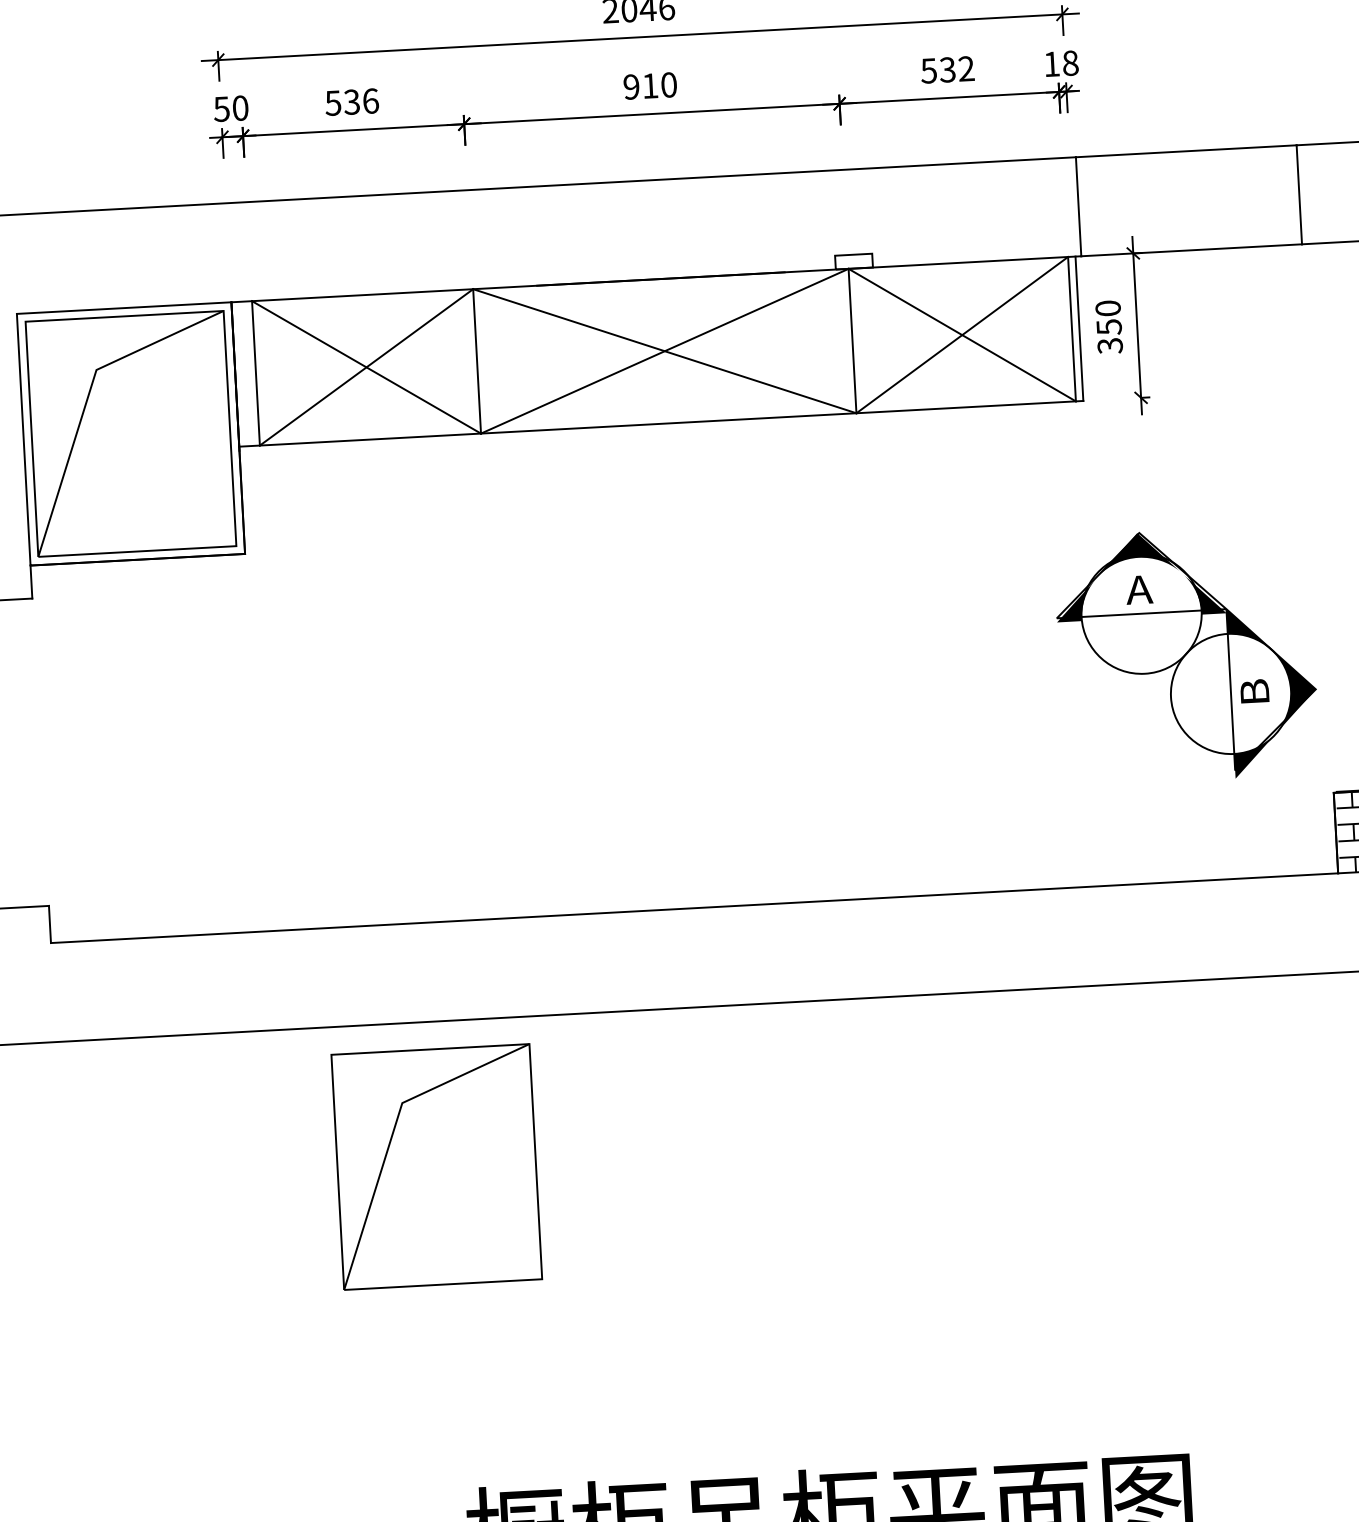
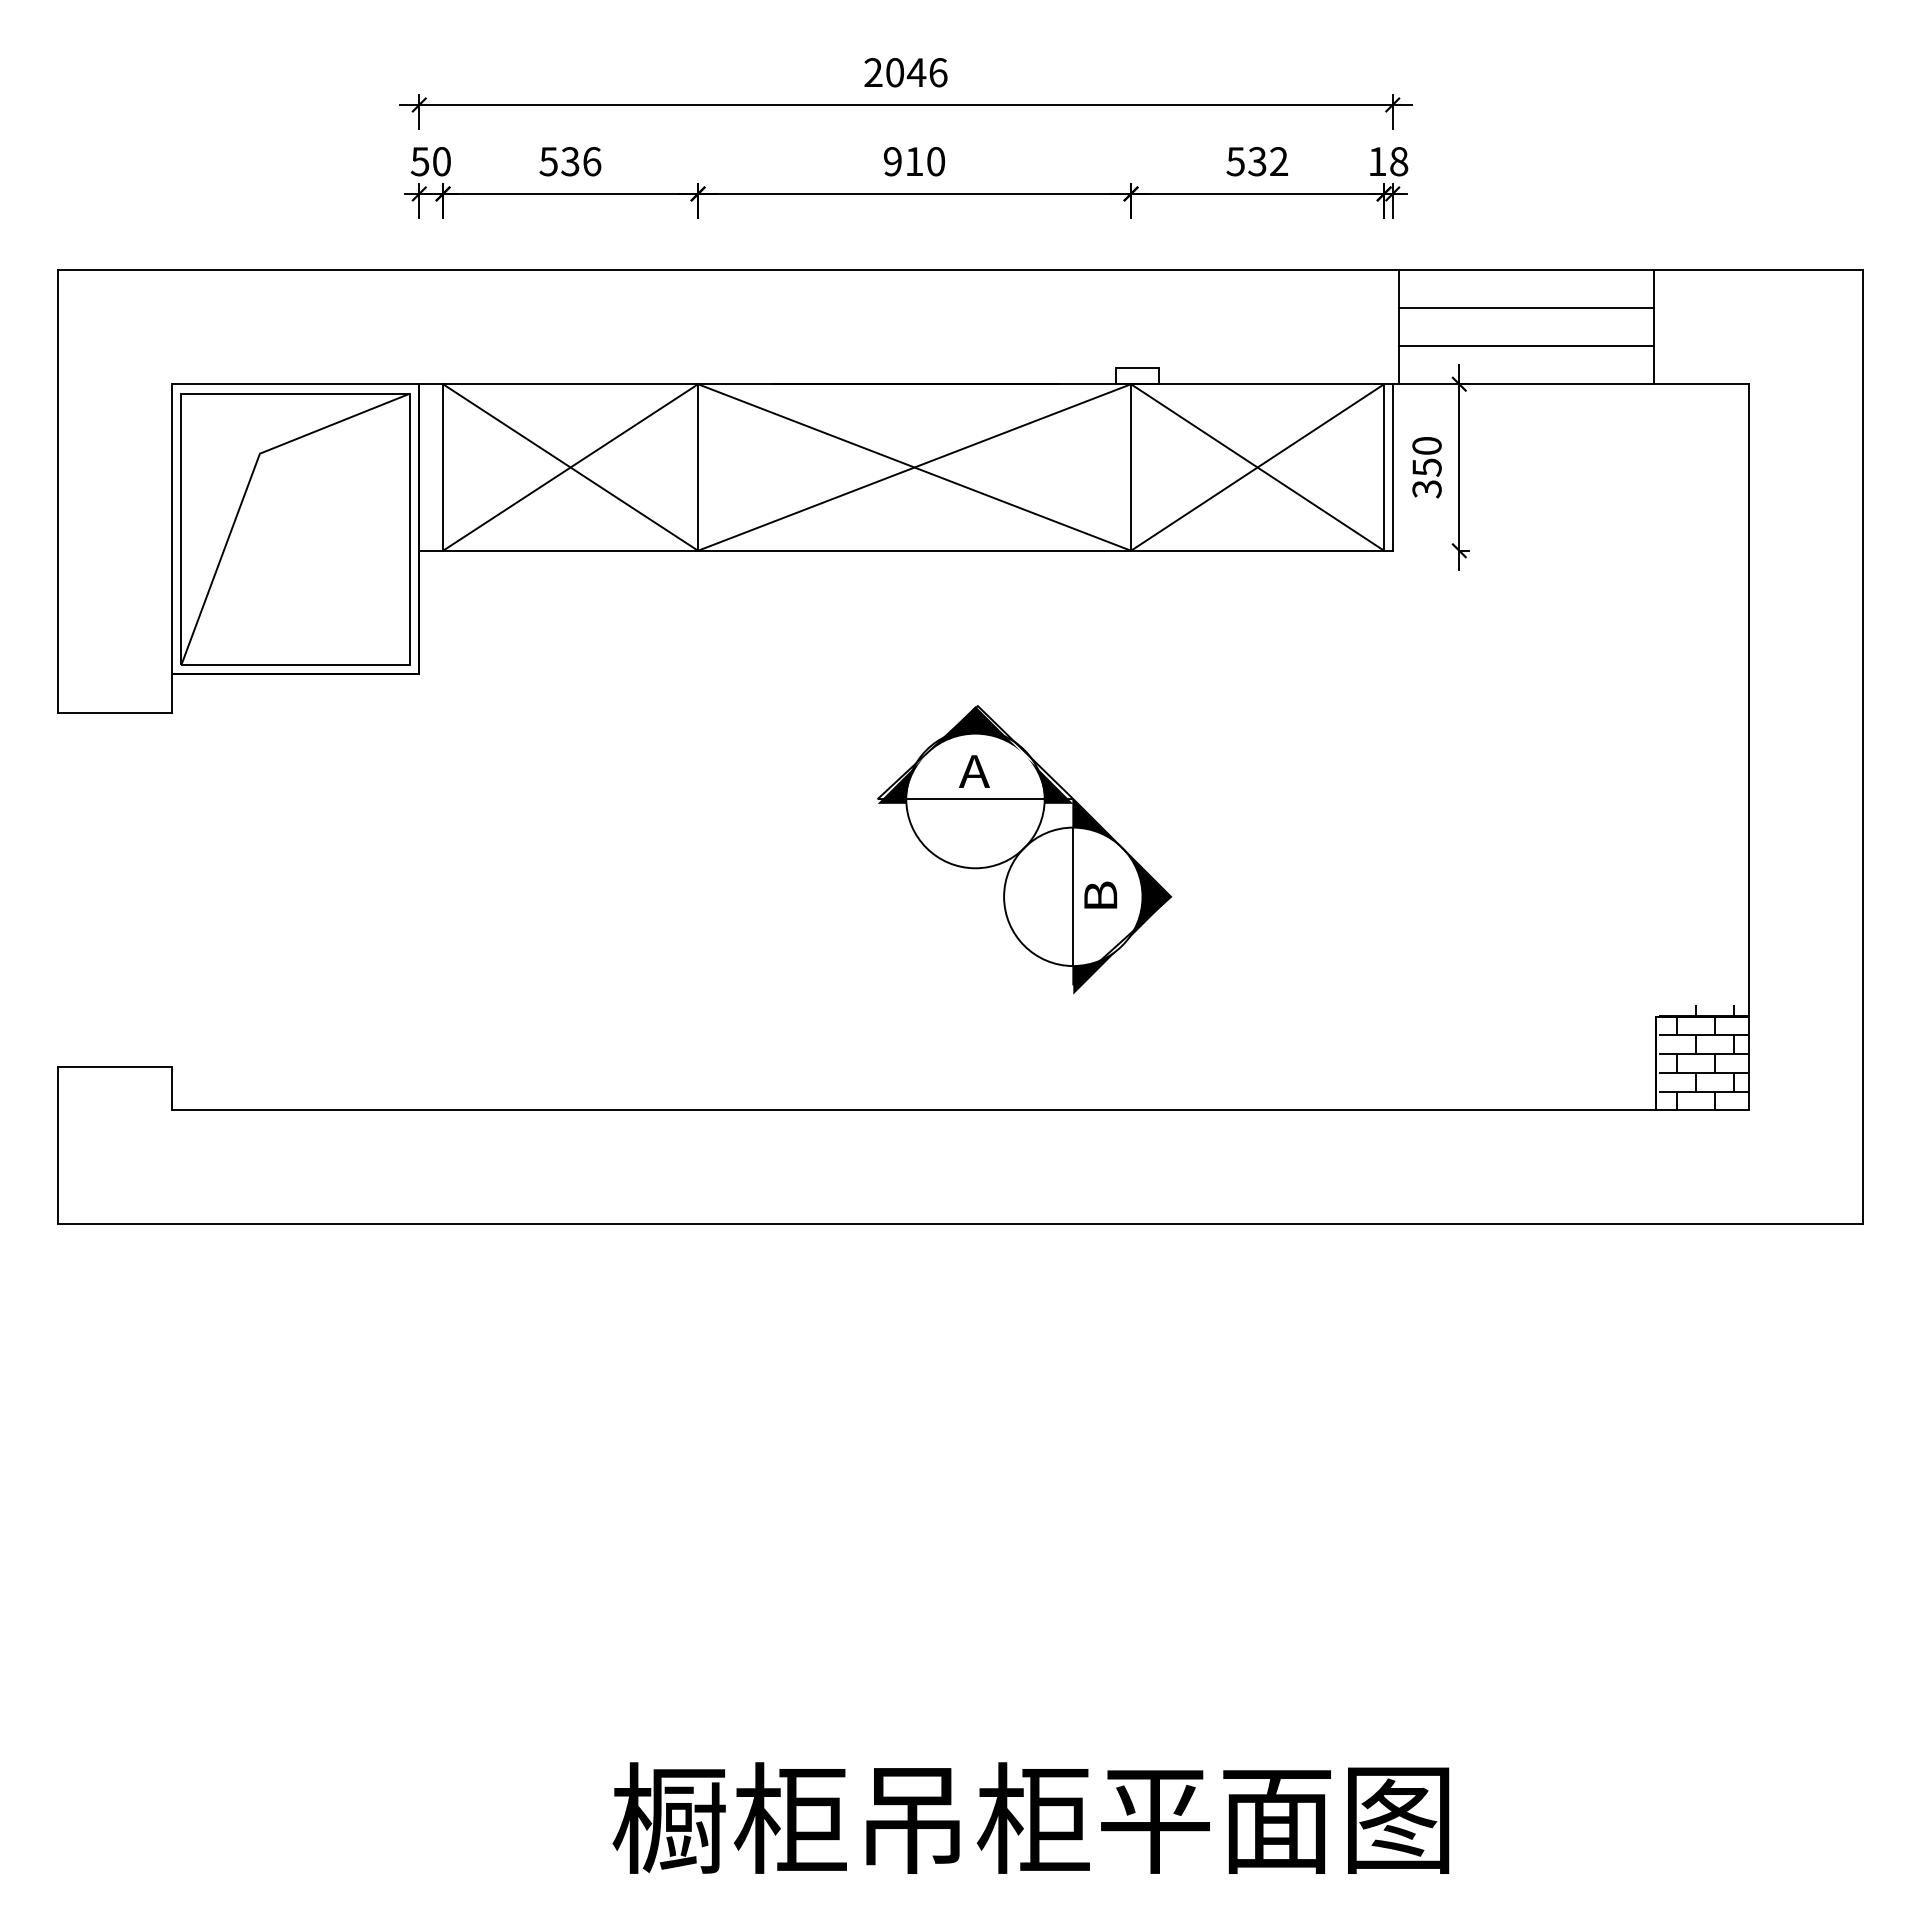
line: (1187, 184) -> (1526, 308), added
line: (1189, 217) -> (1526, 346), added
part: (1186, 655) -> (1024, 849), moved
part: (436, 1167) -> (601, 1391), removed

